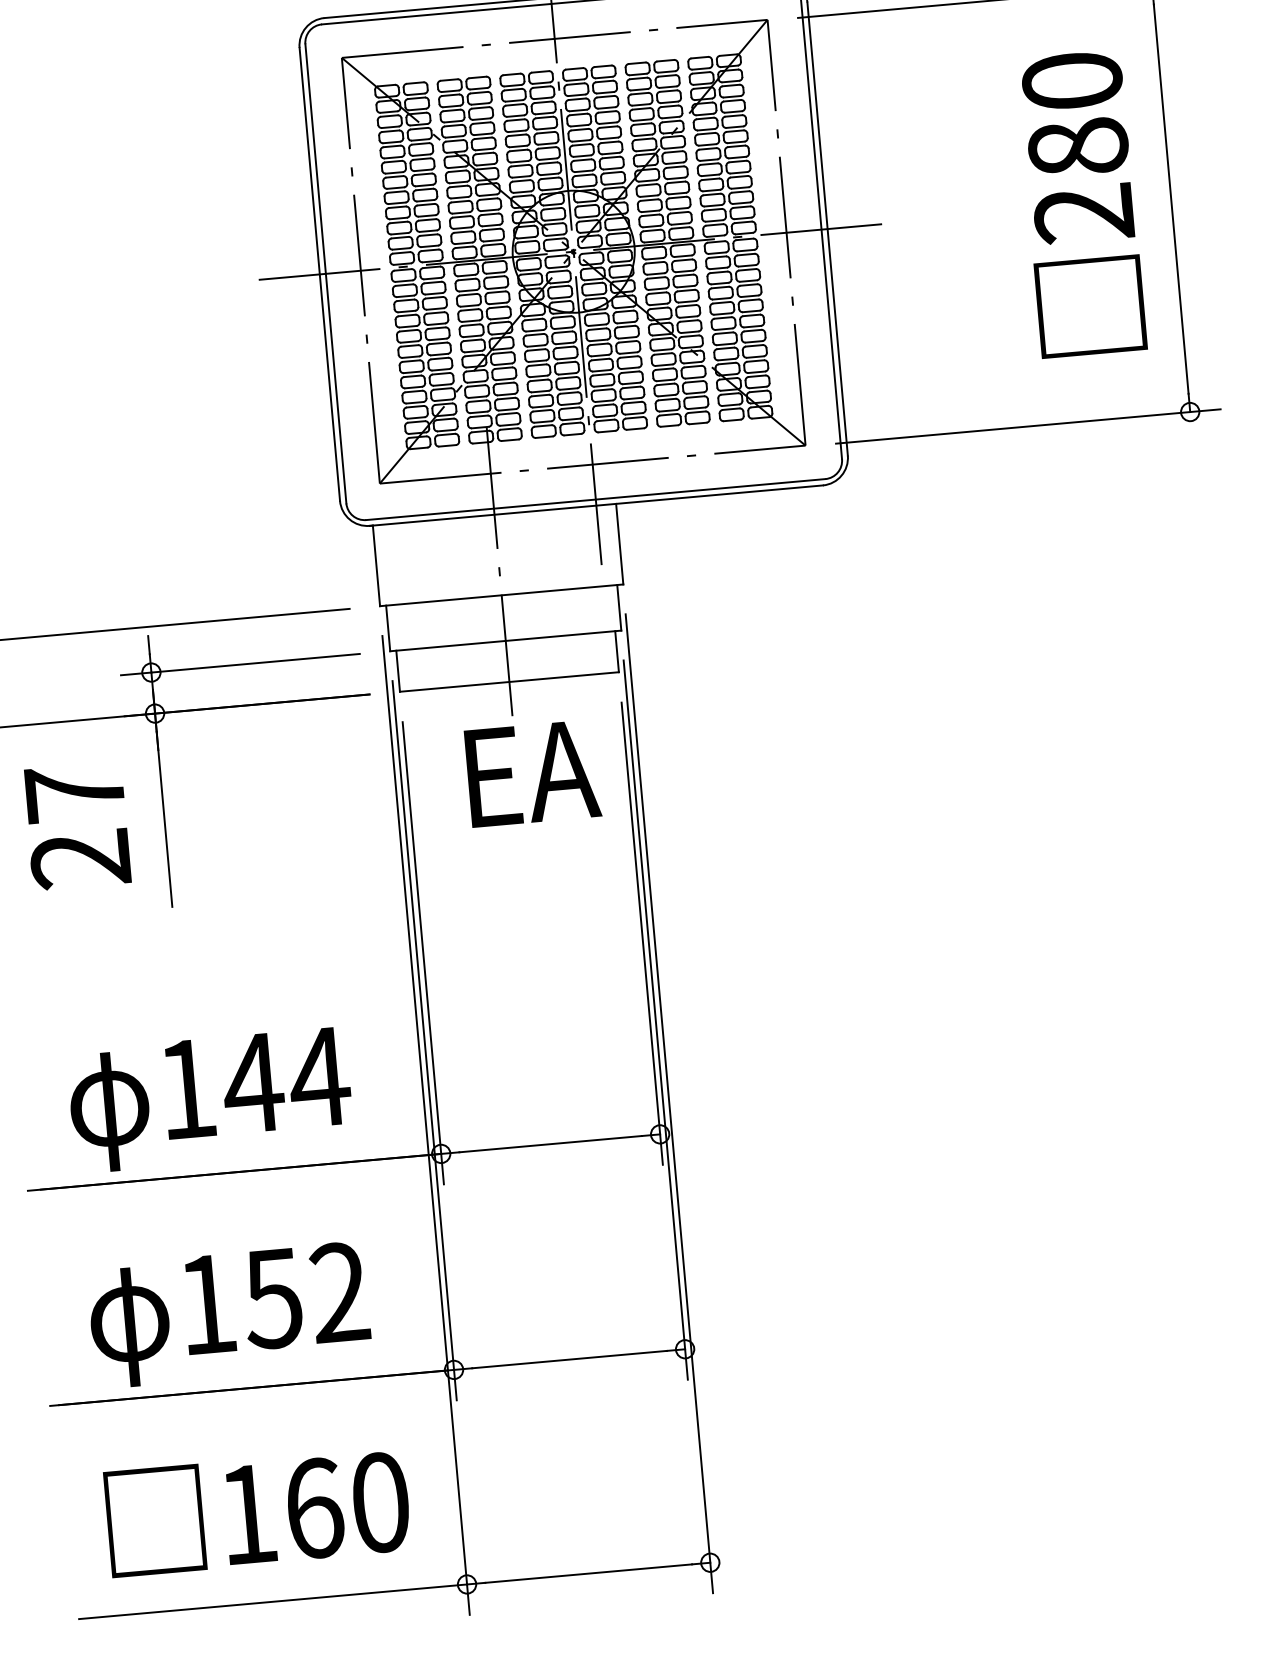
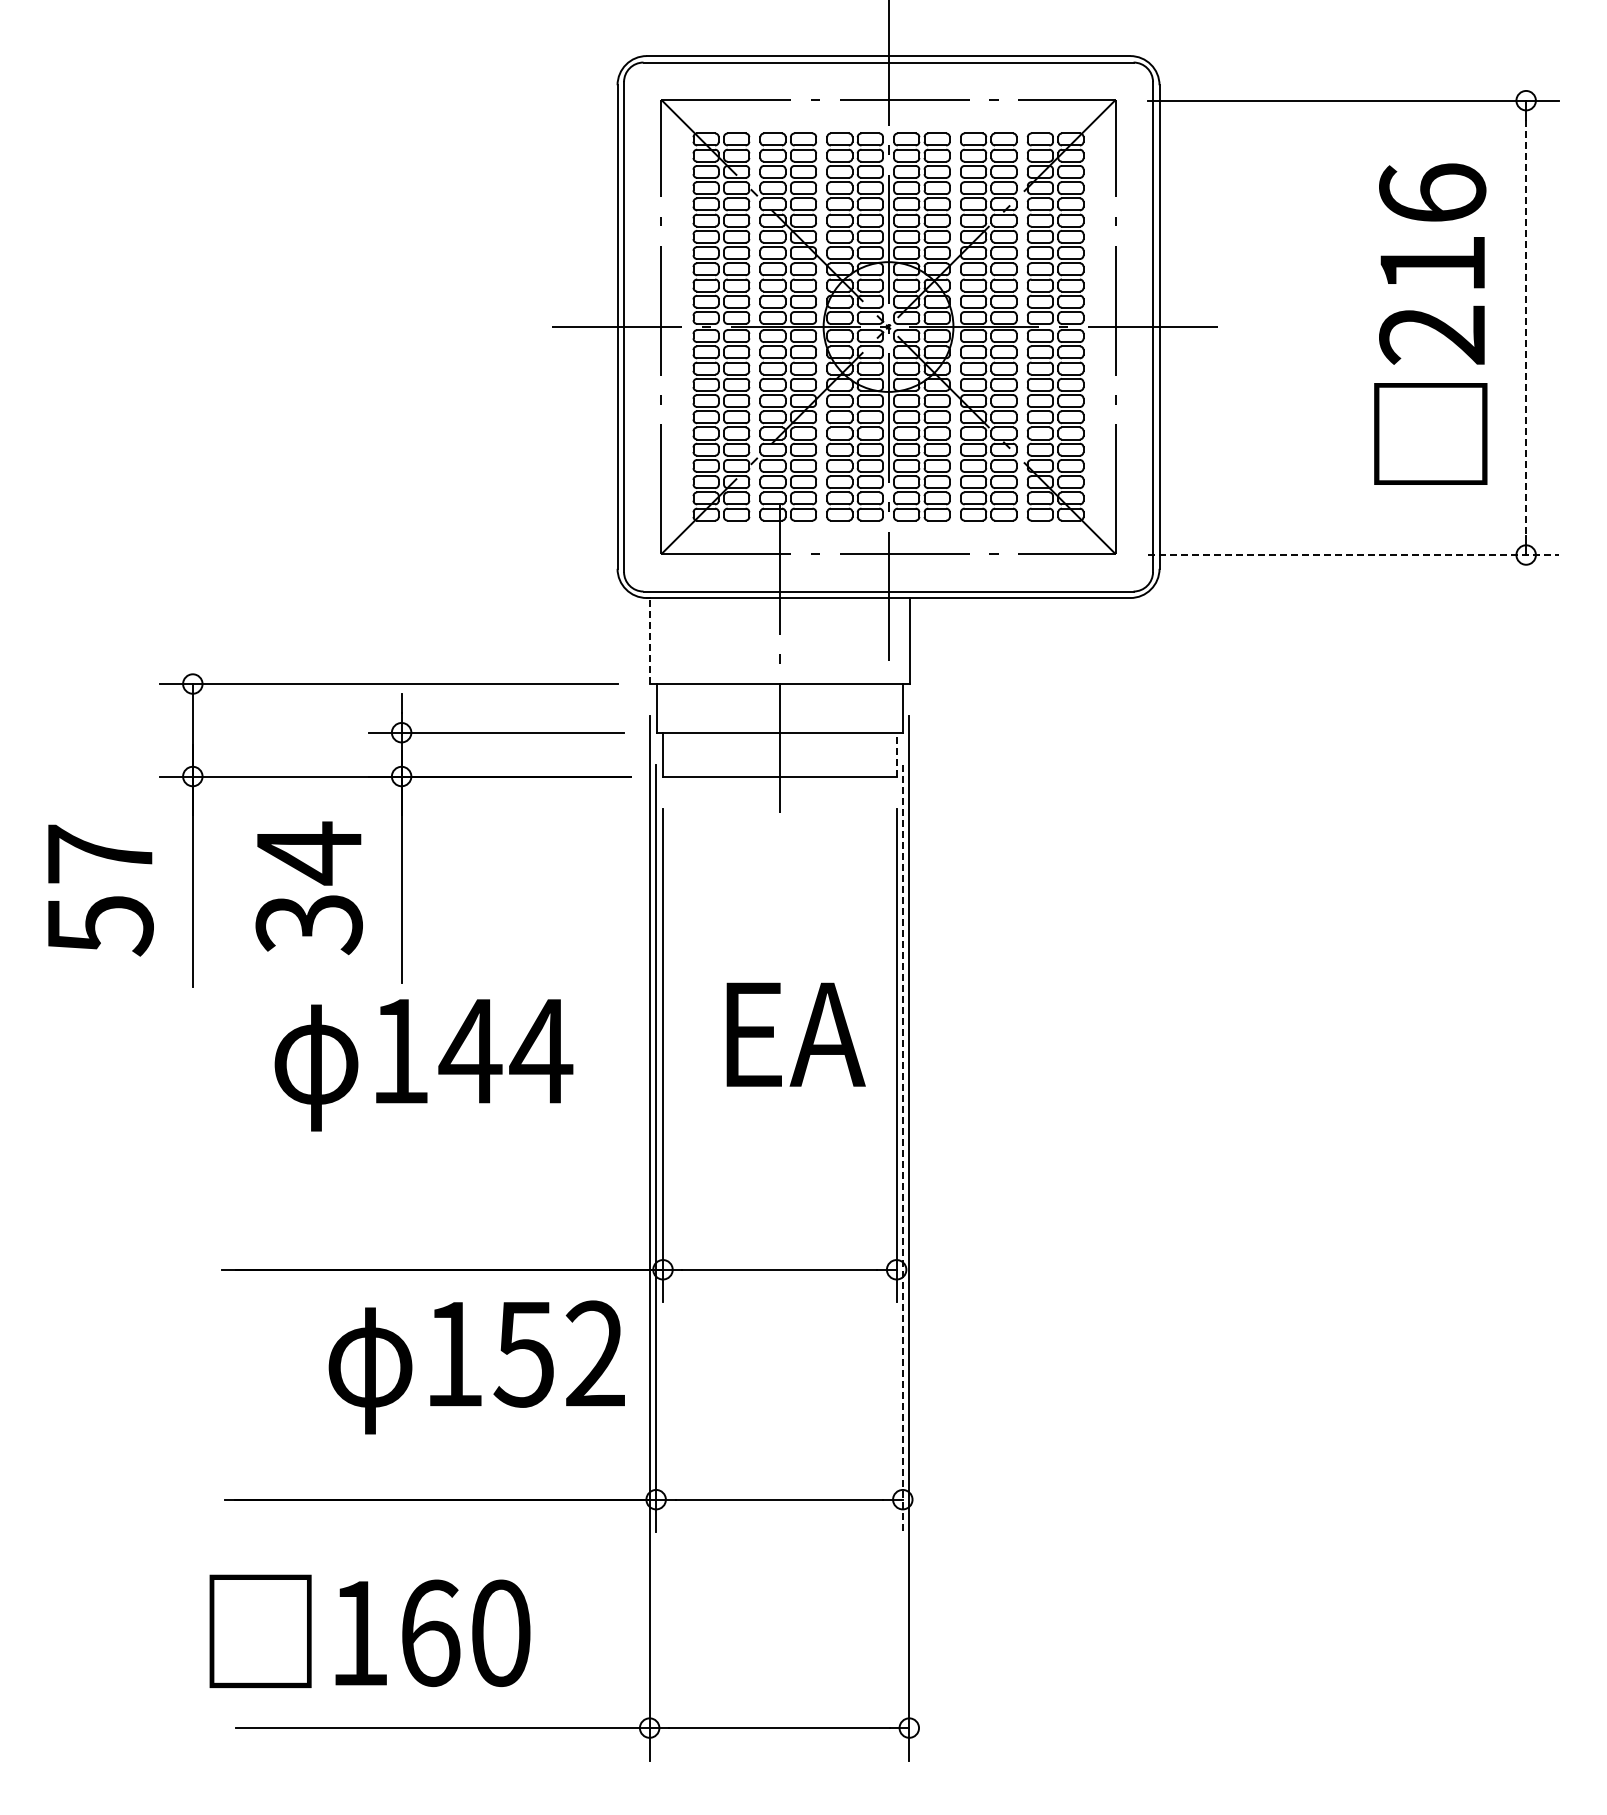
text: (1075, 113) -> (1432, 228), 280 -> 216
line: (1171, 198) -> (1526, 327), solid -> dashed
line: (1028, 426) -> (1353, 555), solid -> dashed
line: (376, 565) -> (650, 640), solid -> dashed
line: (616, 651) -> (896, 754), solid -> dashed
text: (532, 773) -> (795, 1034), moved
text: (77, 826) -> (308, 888), 27 -> 34
line: (655, 1020) -> (902, 1148), solid -> dashed
text: (210, 1100) -> (423, 1065), moved
text: (229, 1315) -> (476, 1367), moved
text: (257, 1511) -> (369, 1630), moved

